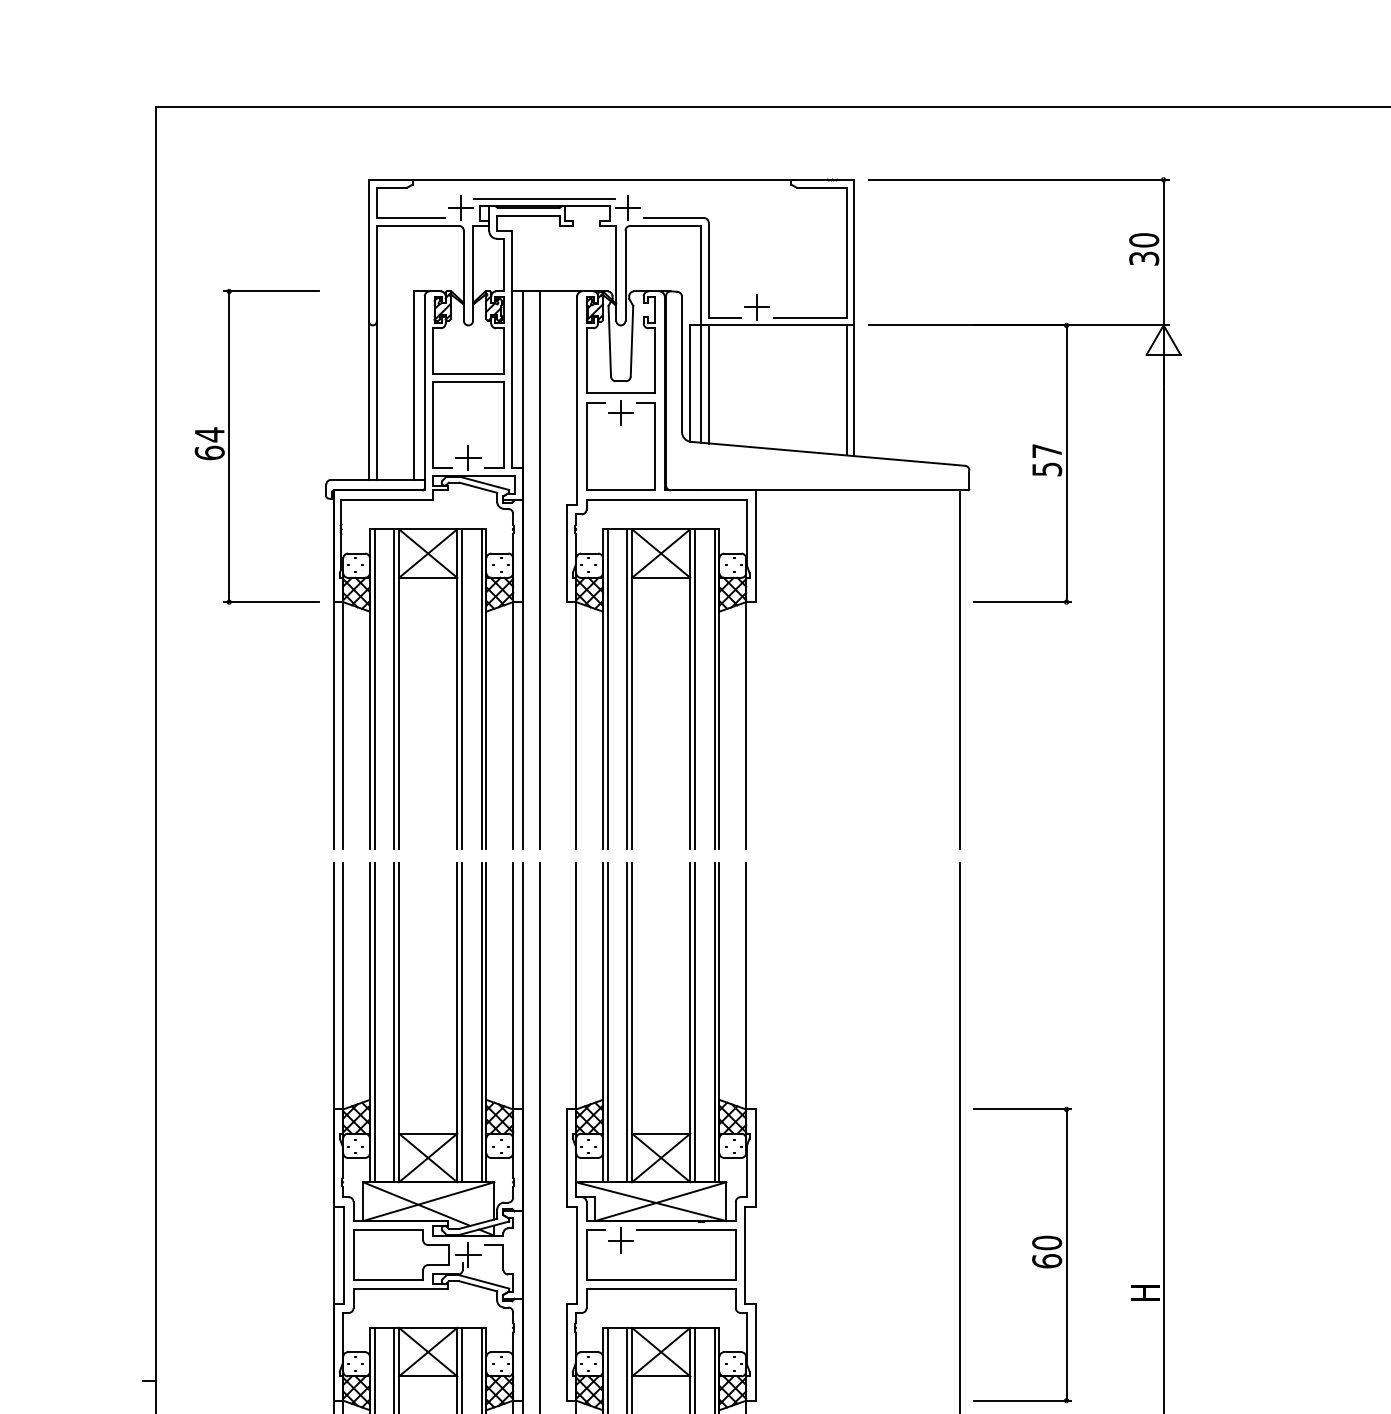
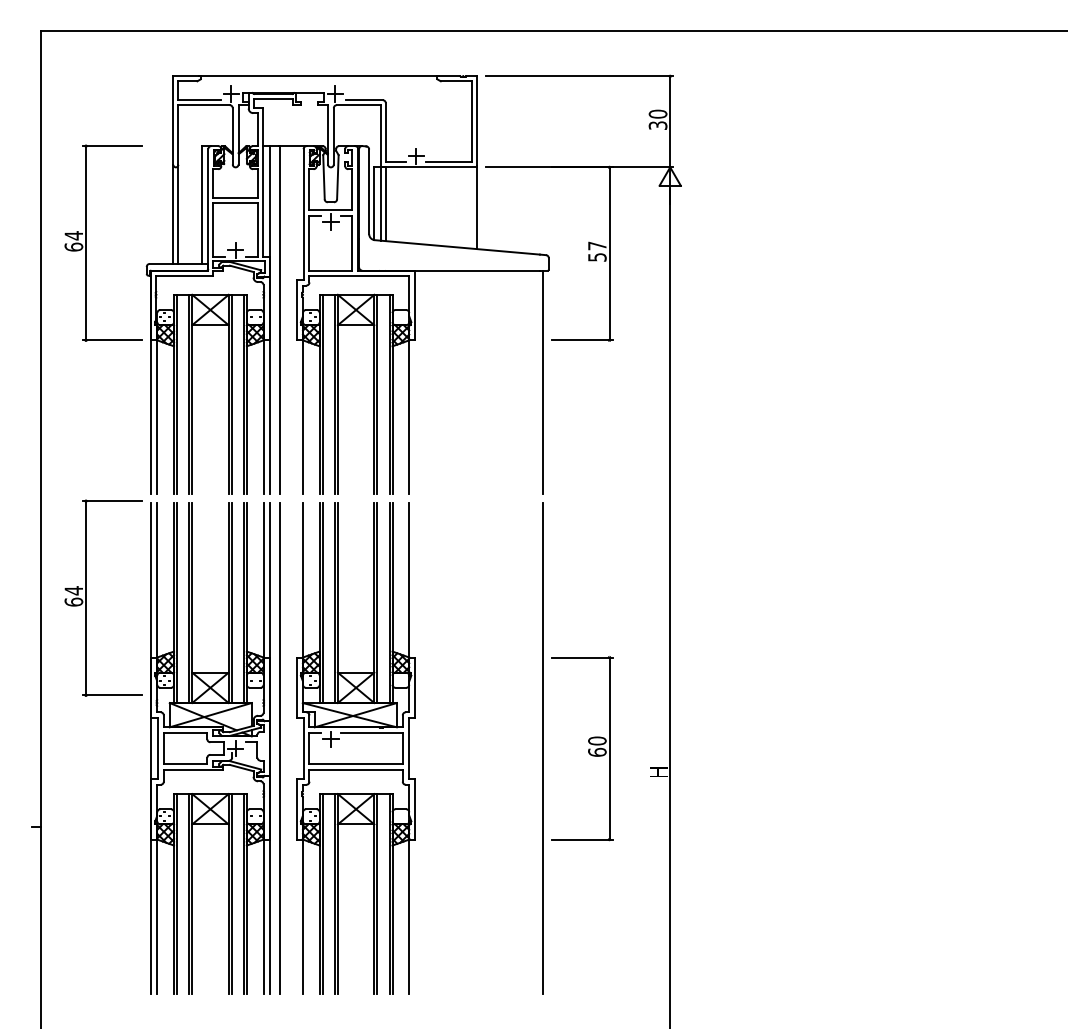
line: (545, 199) -> (283, 88), removed
line: (845, 389) -> (471, 207), removed
part: (229, 1013) -> (86, 597), added

